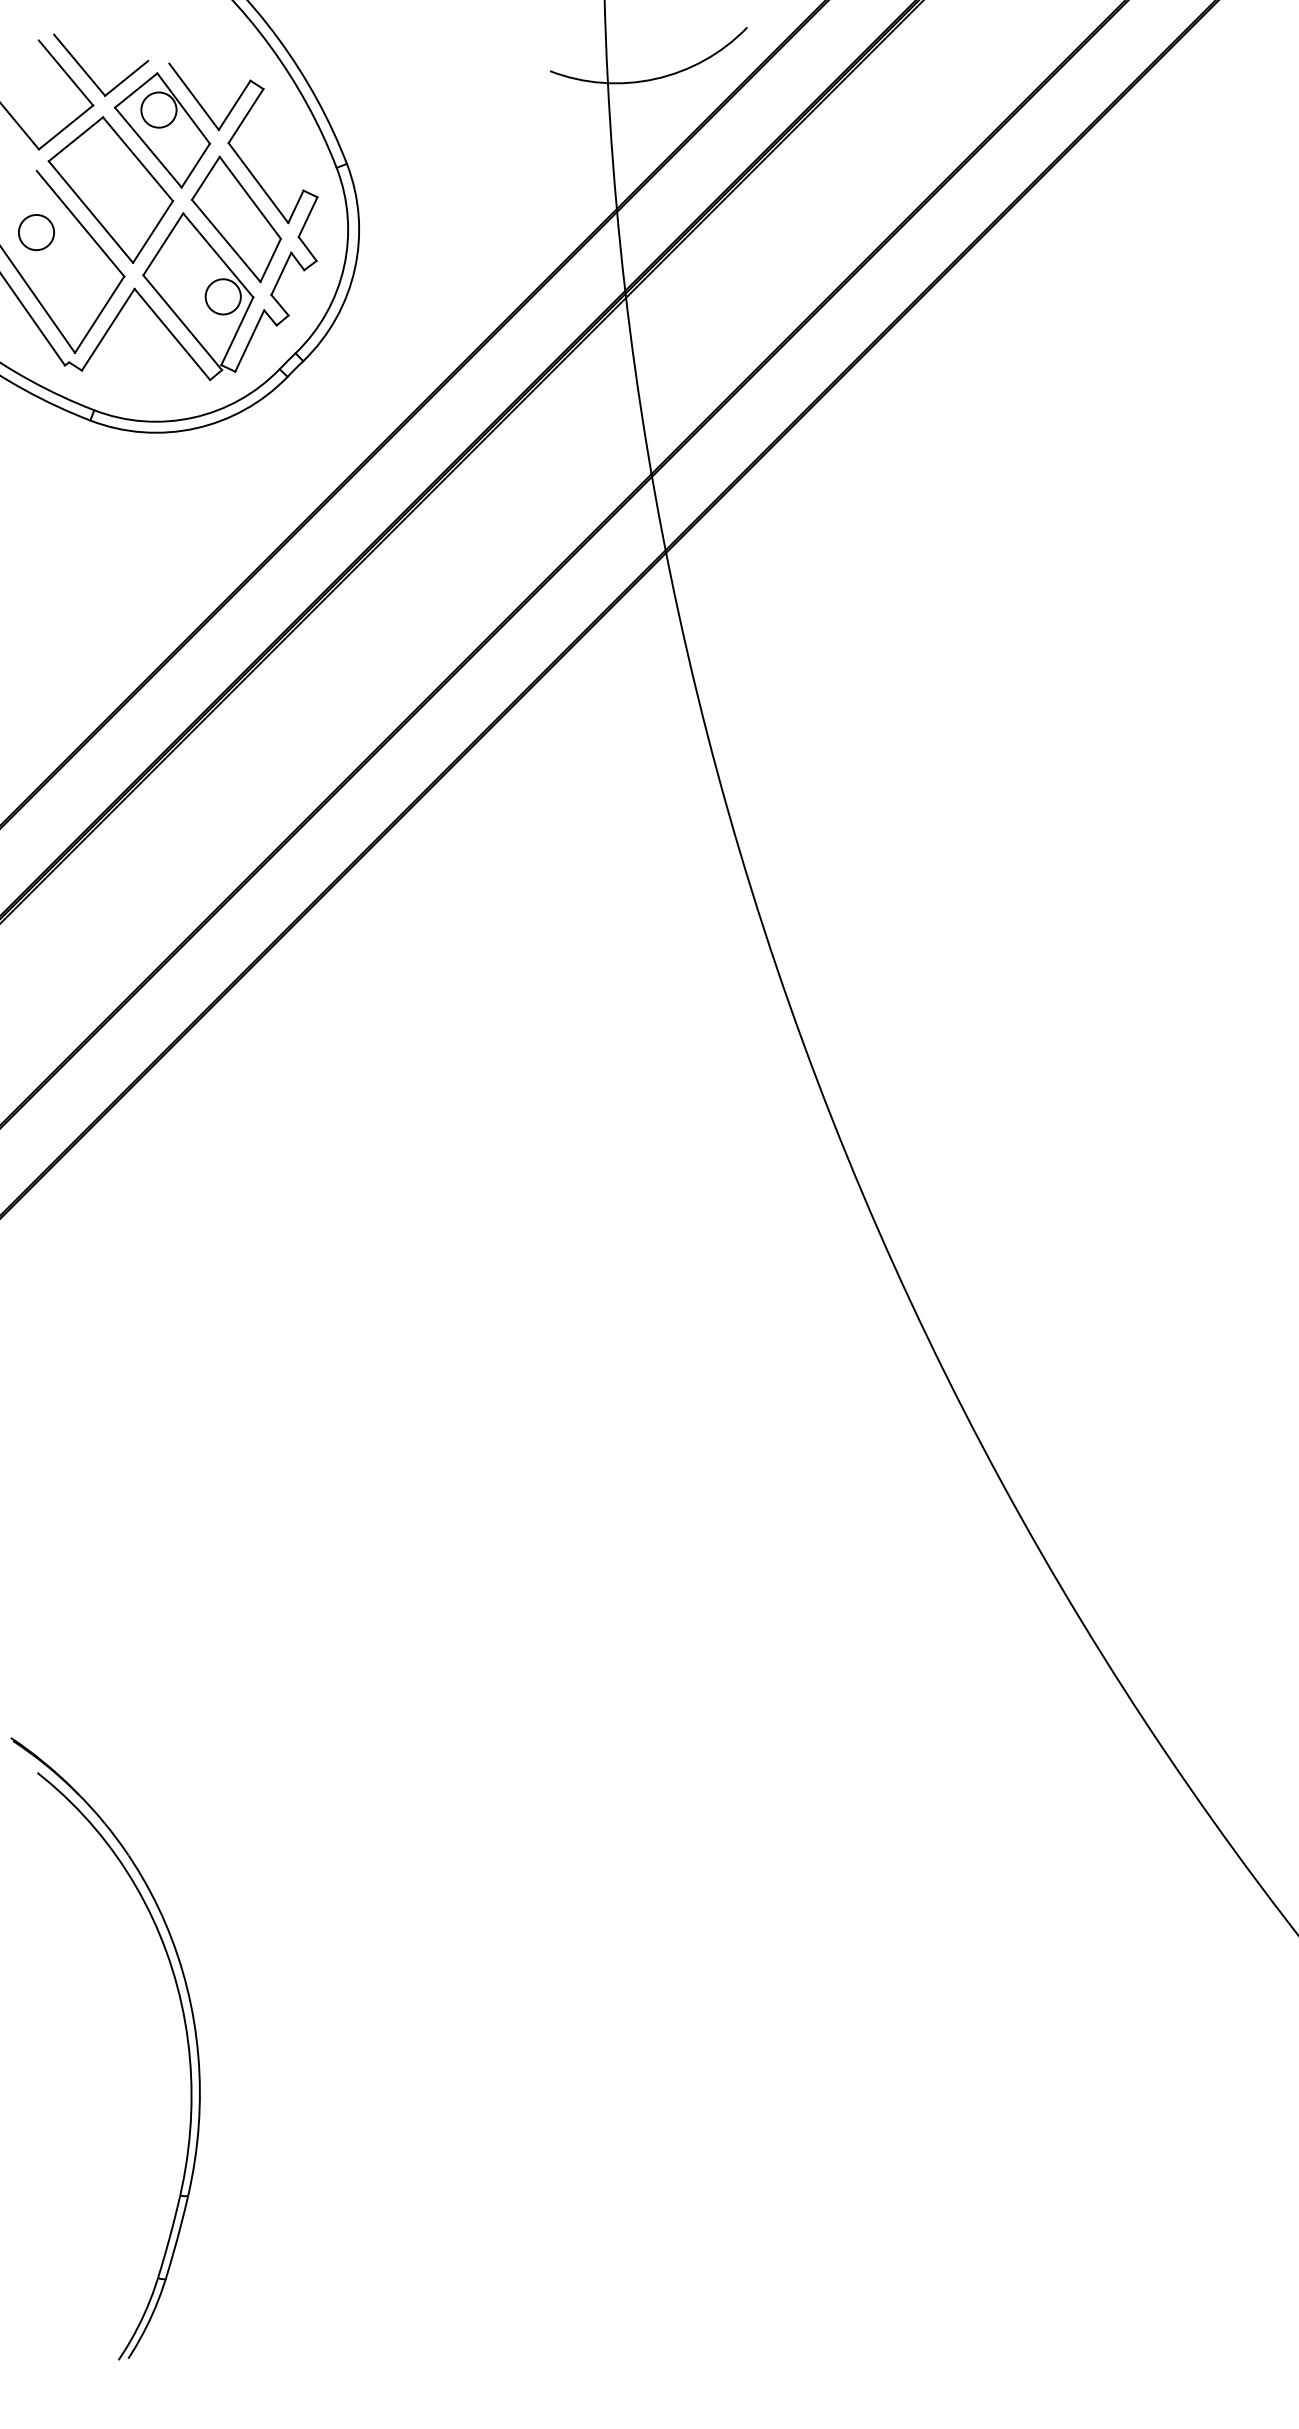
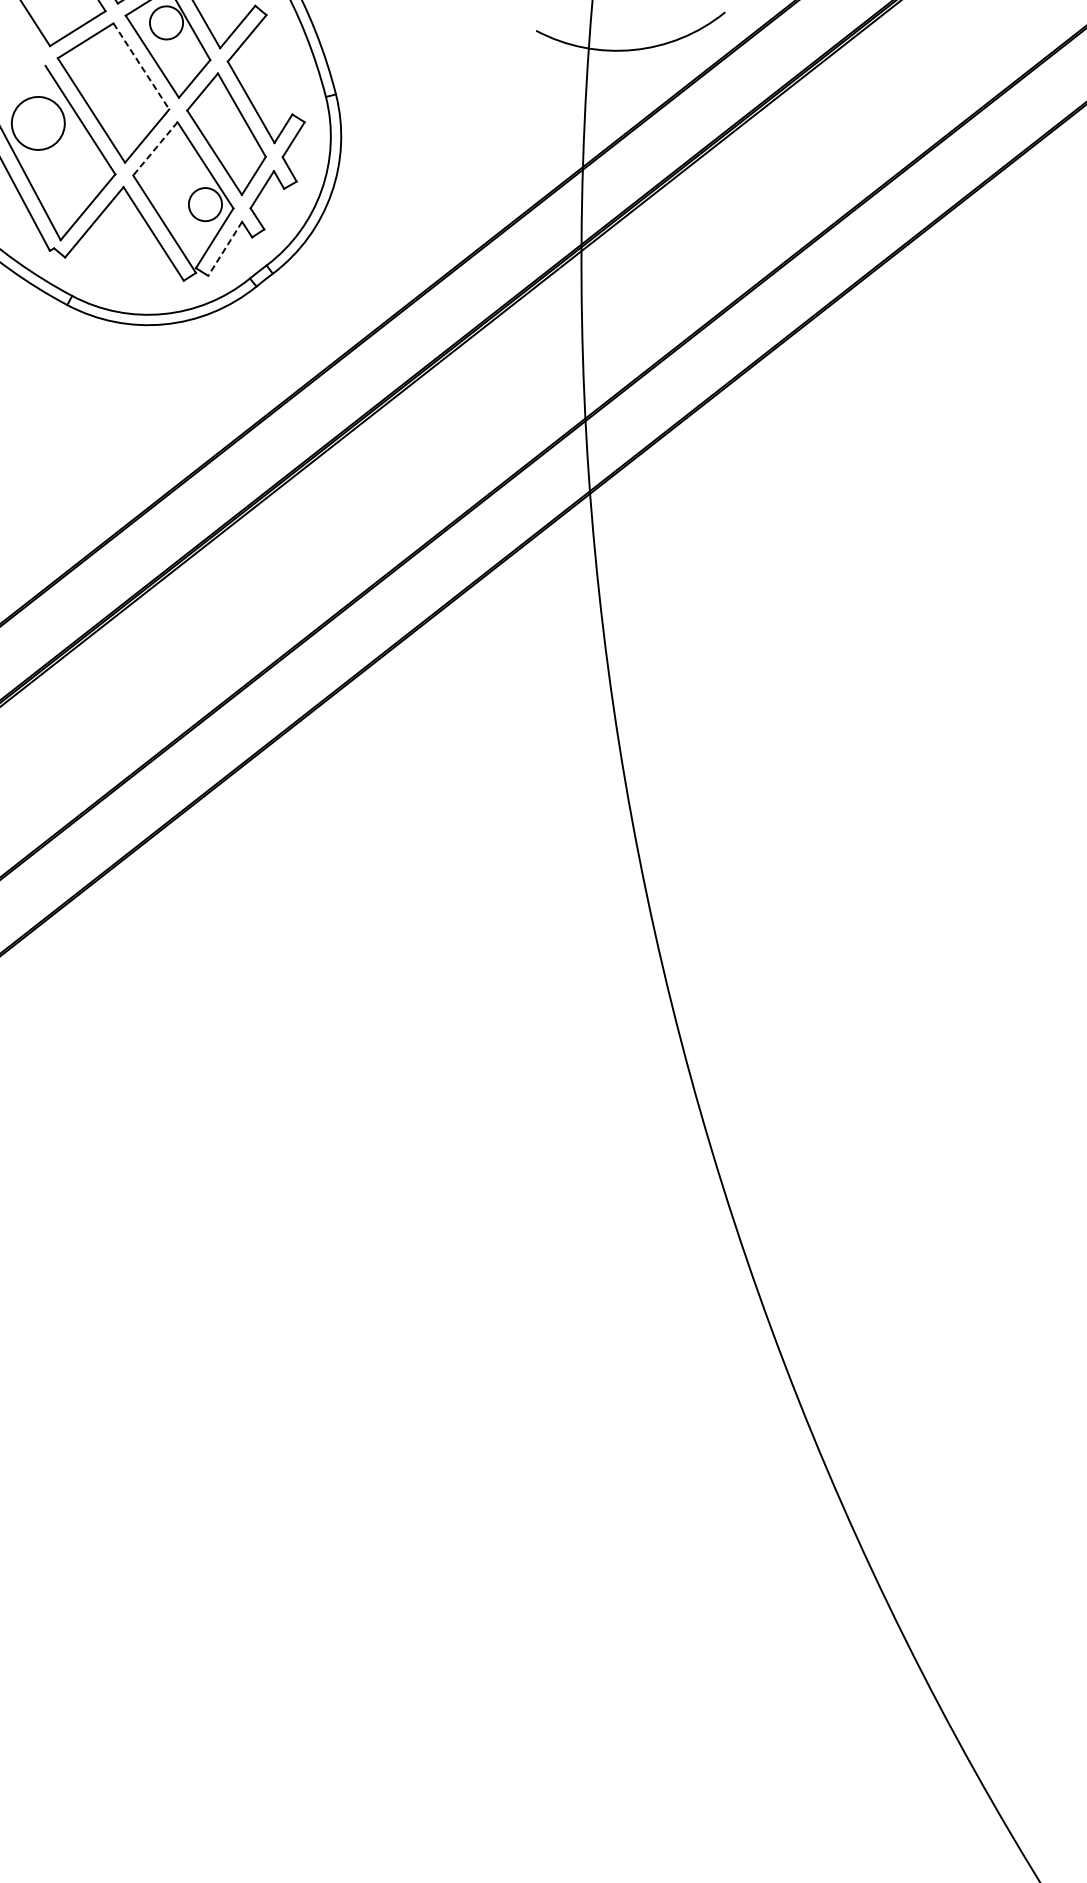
line: (138, 159) -> (141, 66), solid -> dashed
circle: (36, 232) -> (38, 123), size x1.6
line: (163, 244) -> (155, 148), solid -> dashed
line: (249, 341) -> (224, 249), solid -> dashed

